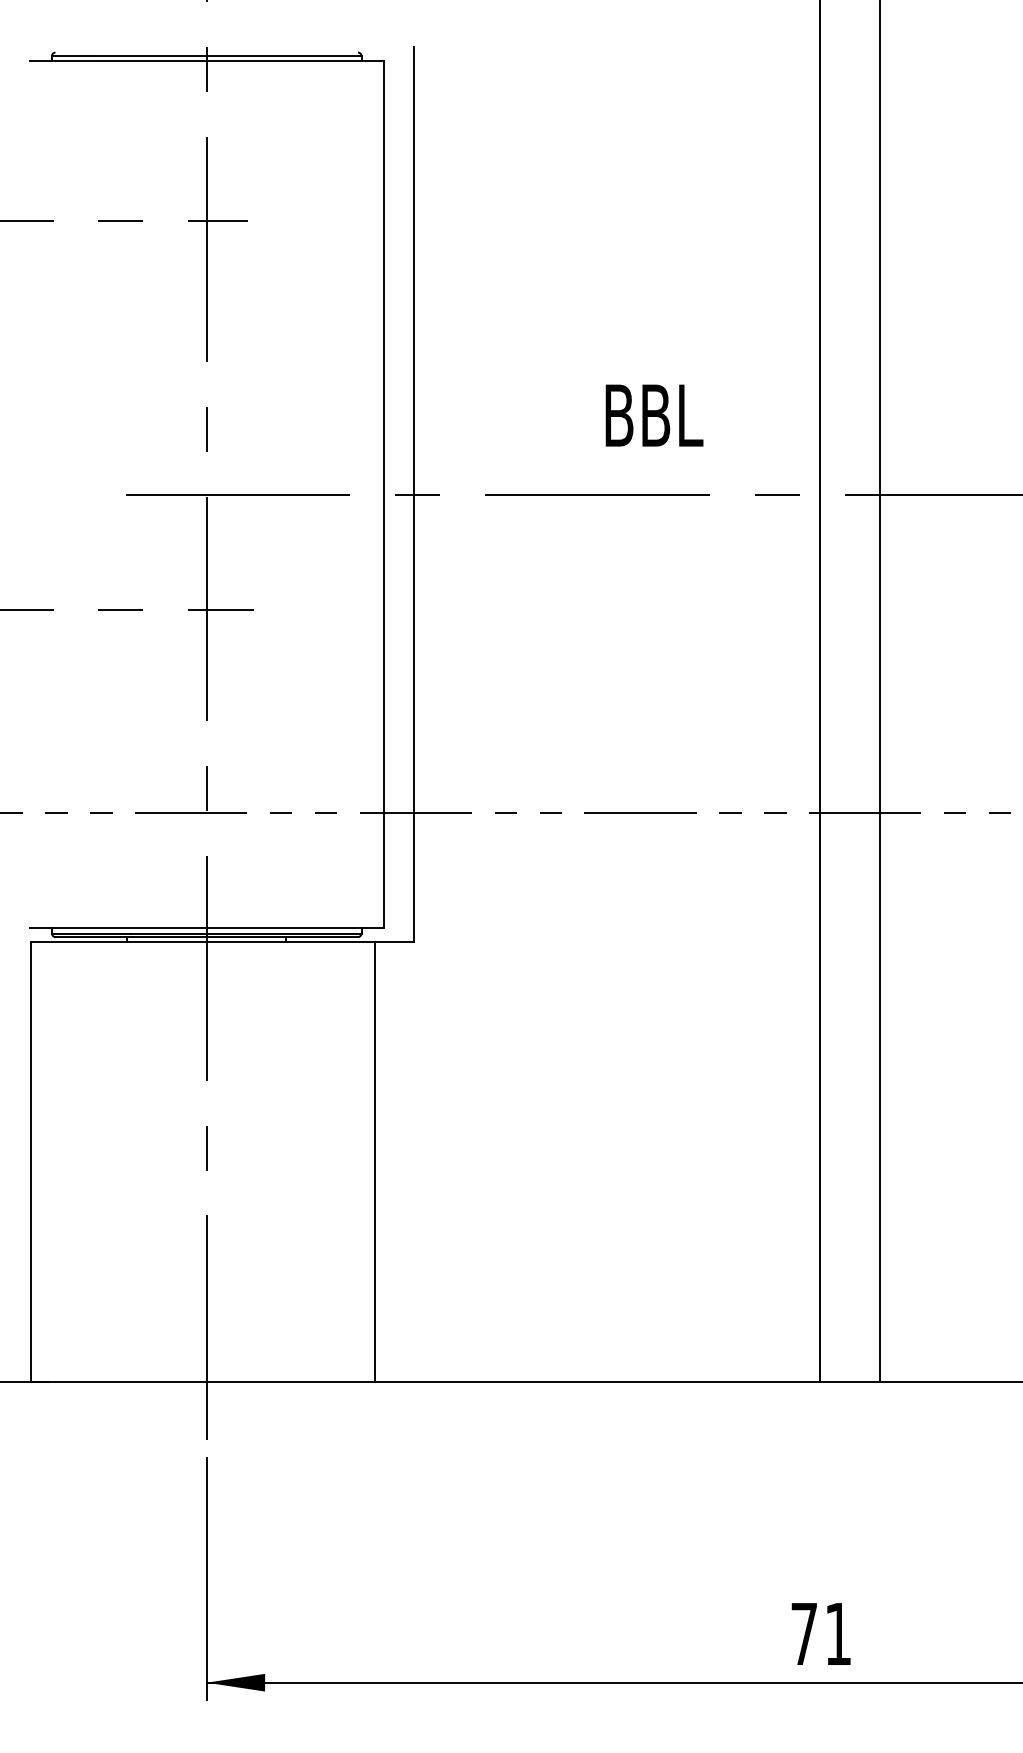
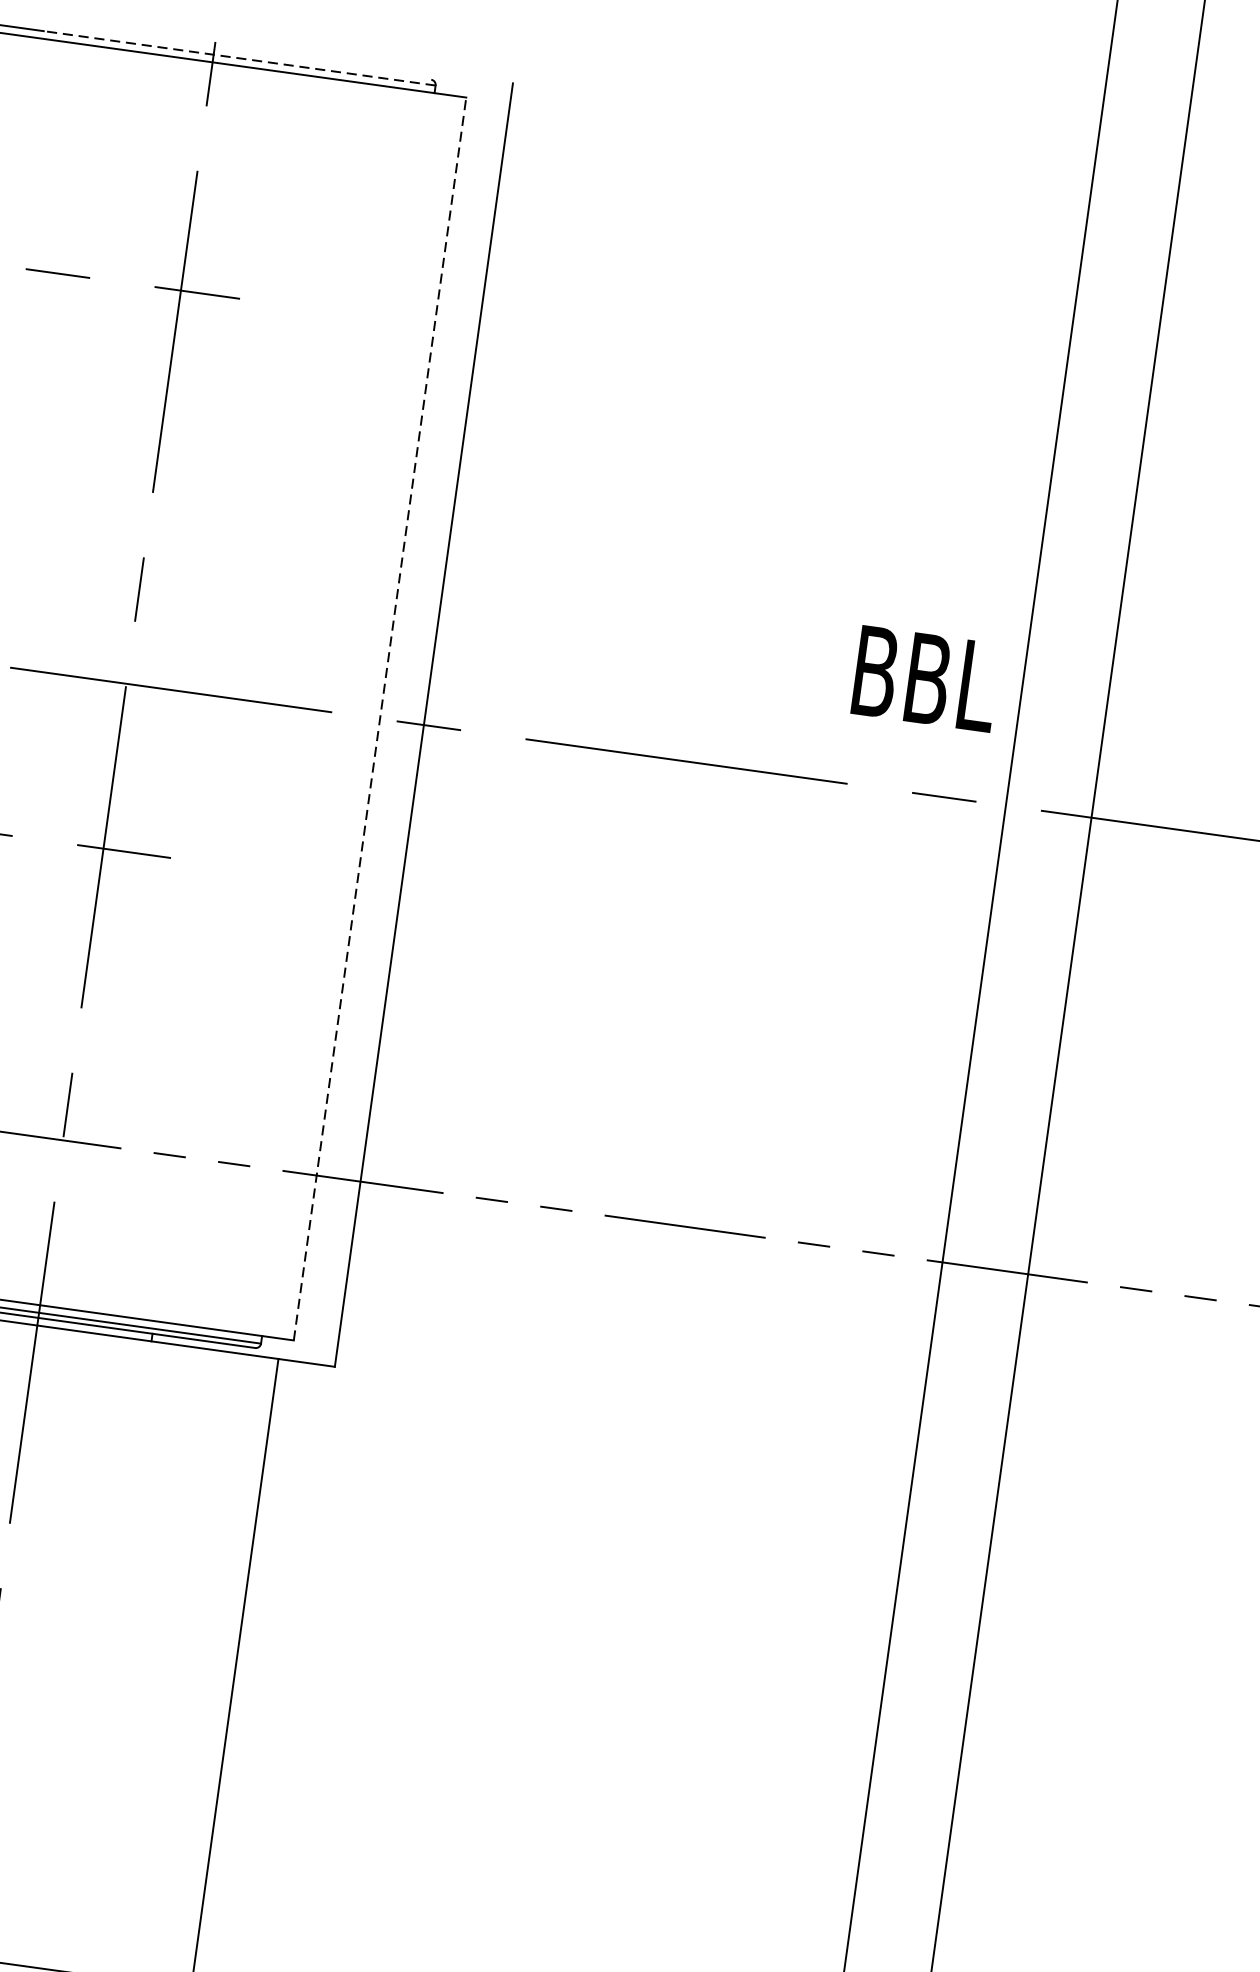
line: (224, 56) -> (239, 58), solid -> dashed
text: (654, 415) -> (926, 678), moved
line: (383, 494) -> (379, 718), solid -> dashed

